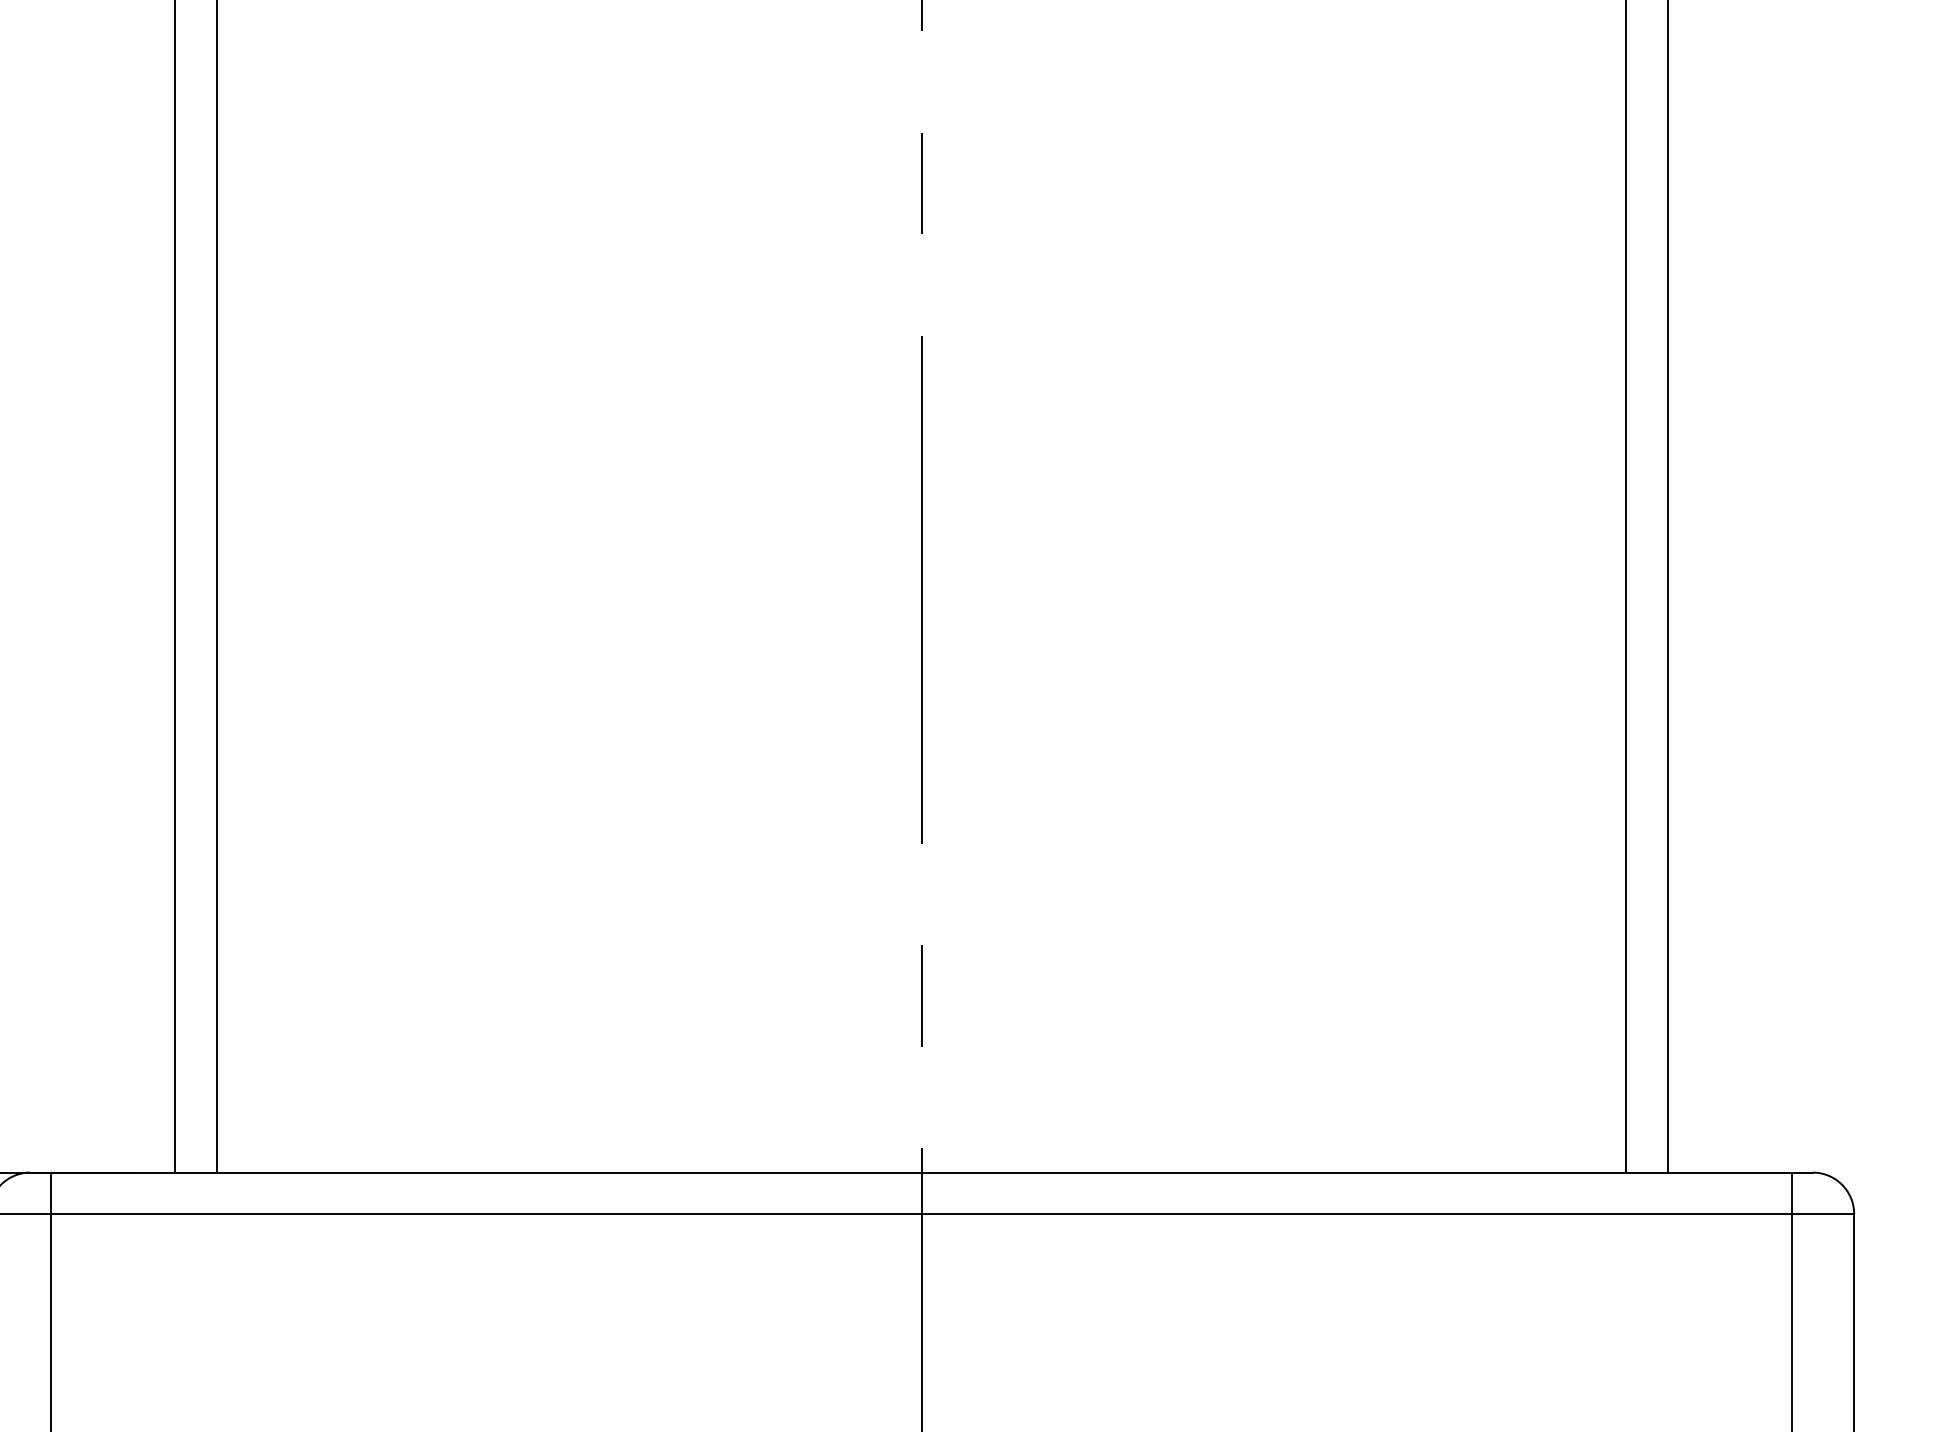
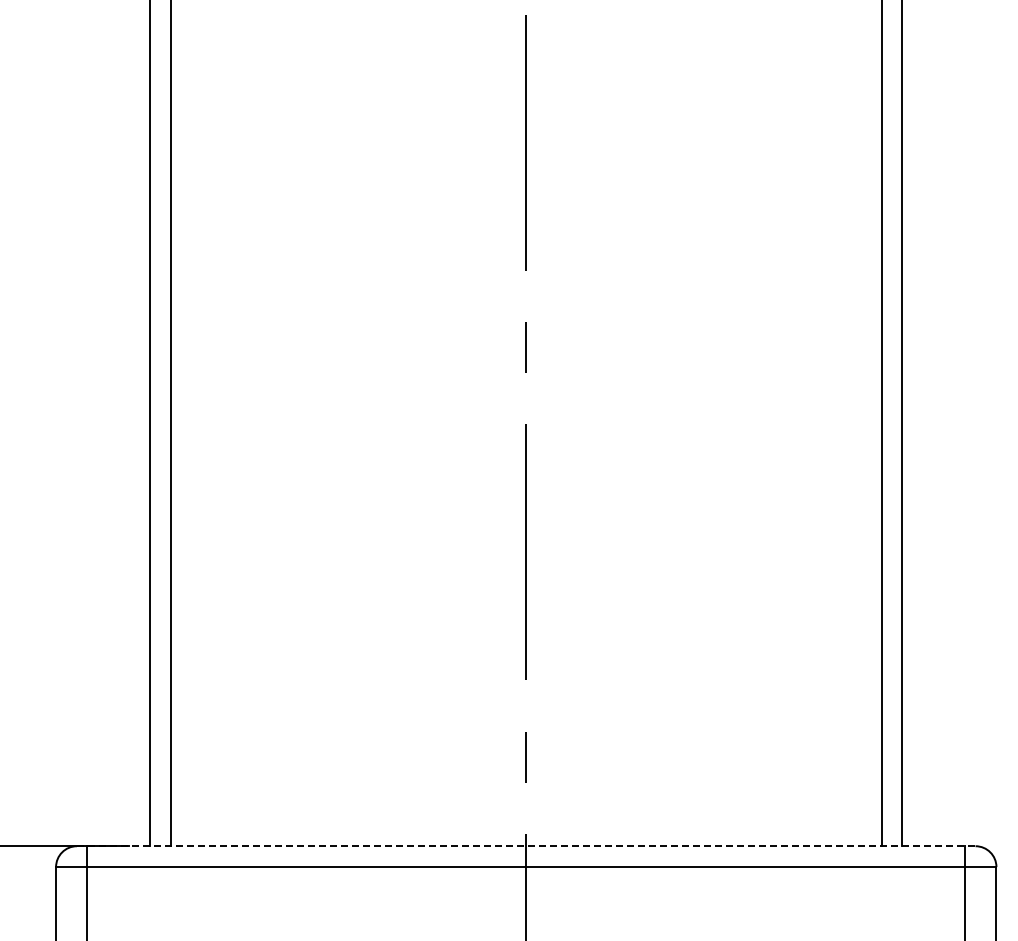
line: (922, 1173) -> (526, 846), solid -> dashed

